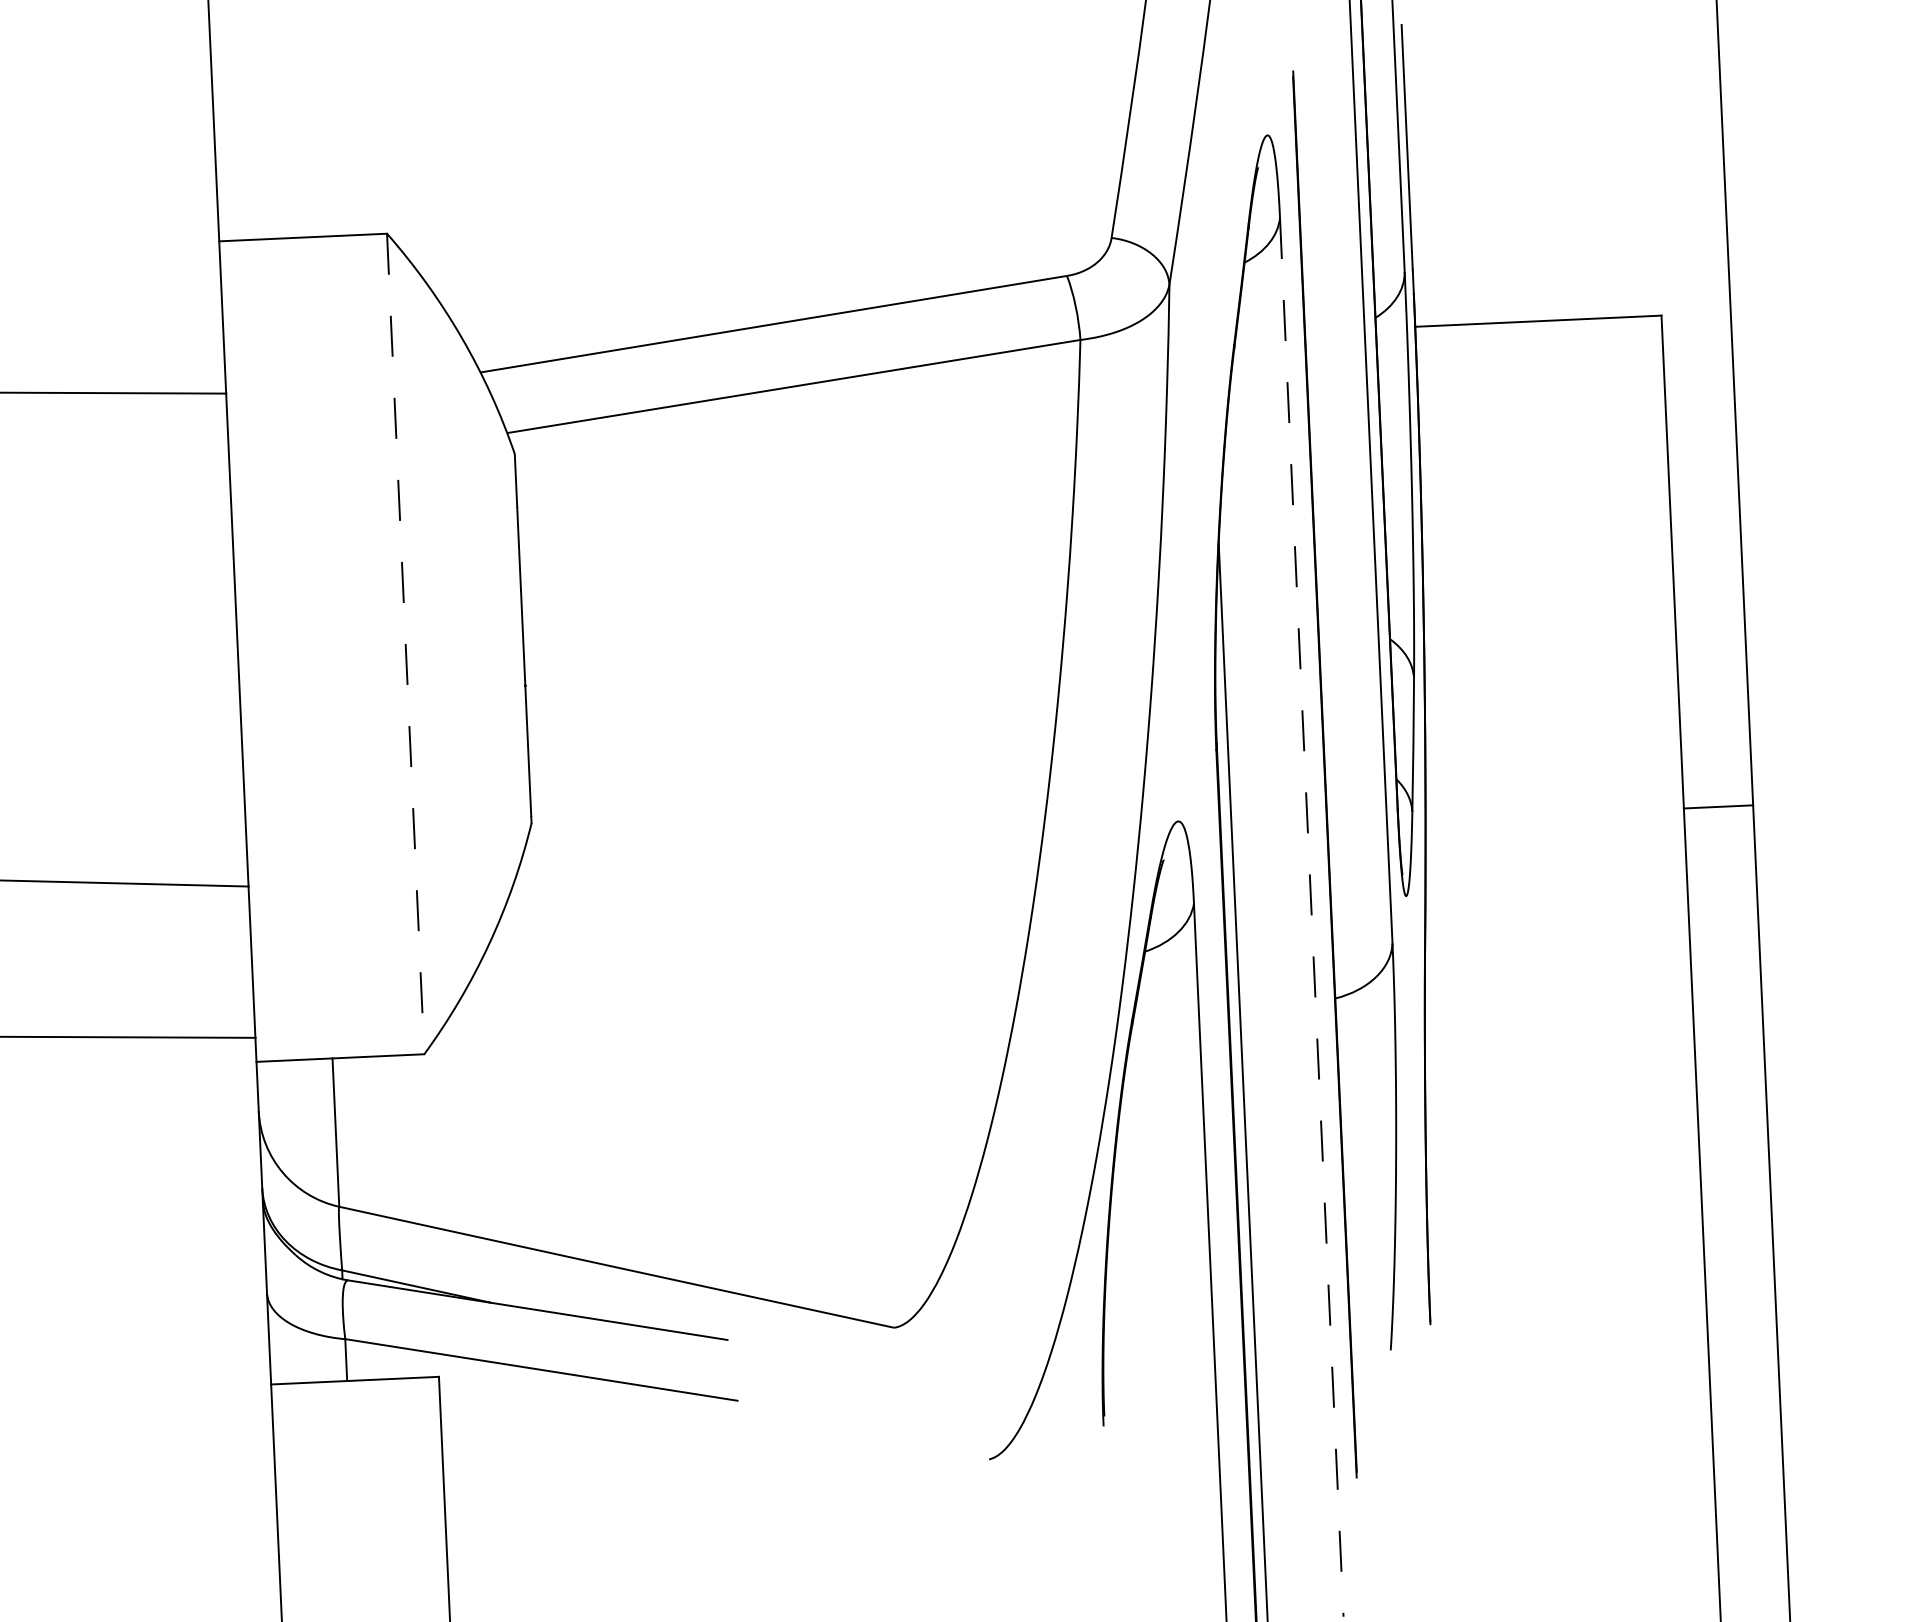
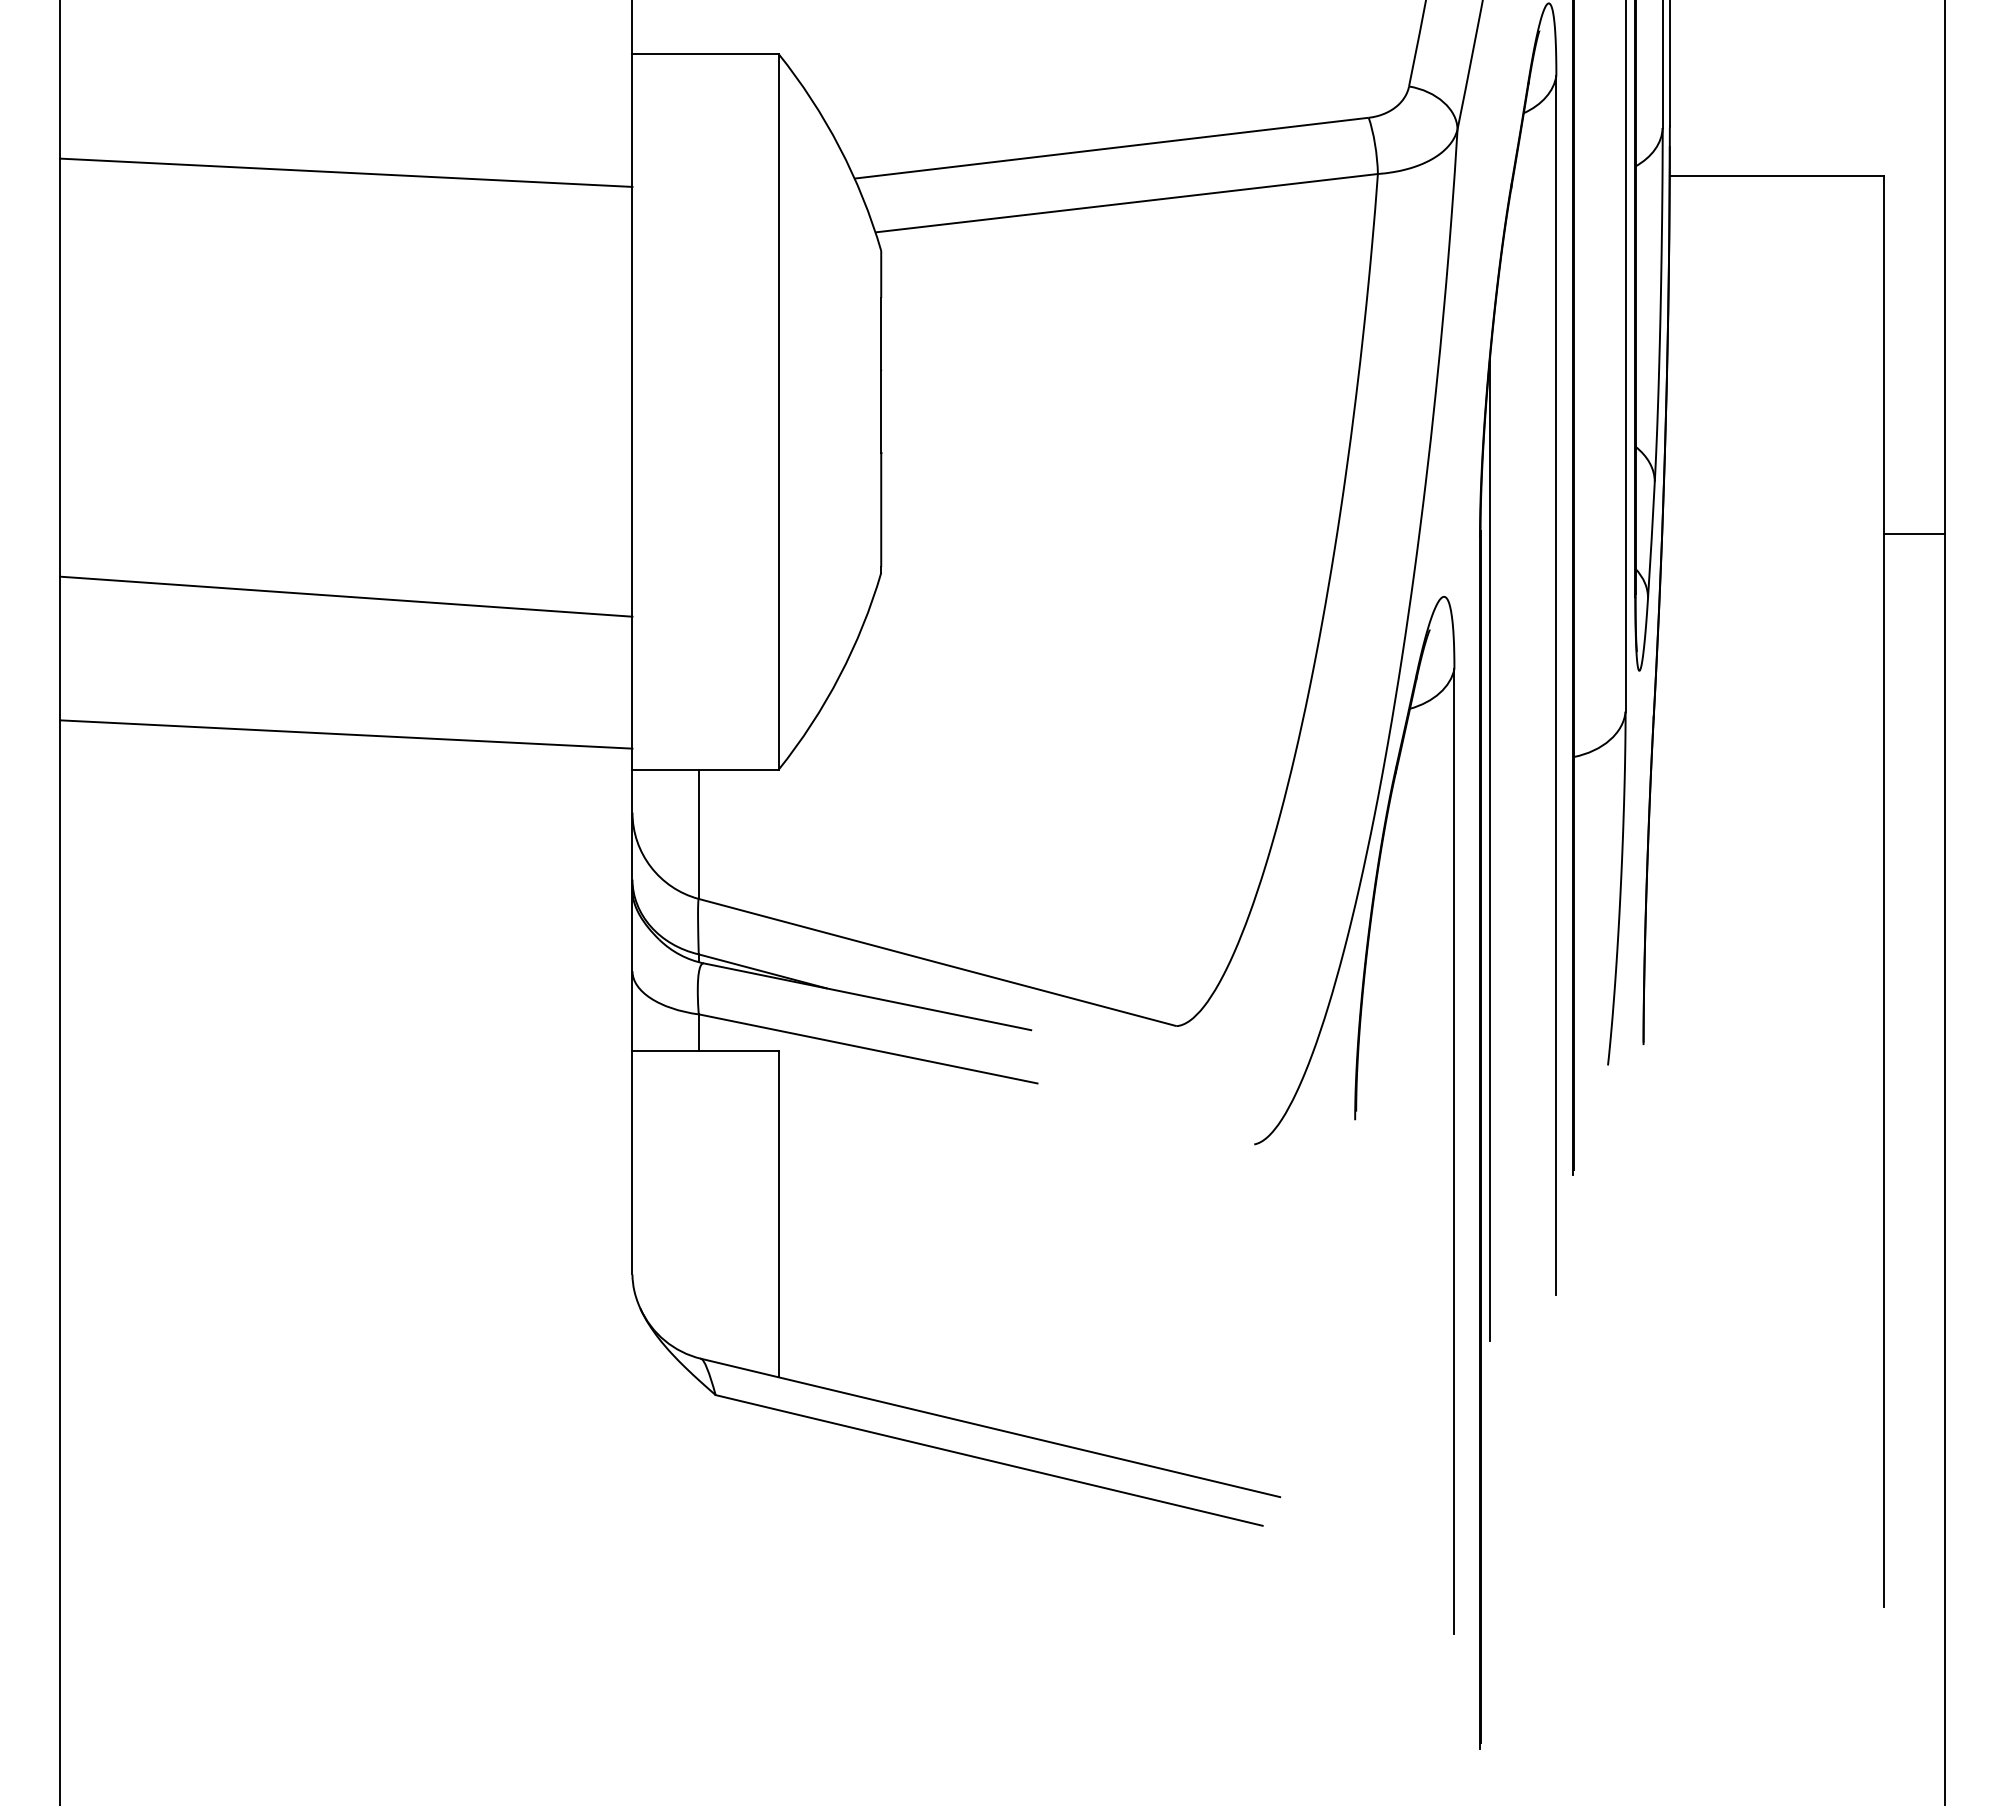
line: (405, 643) -> (778, 411), dashed -> solid
line: (1718, 806) -> (1914, 533), moved
line: (1311, 917) -> (1556, 685), dashed -> solid

